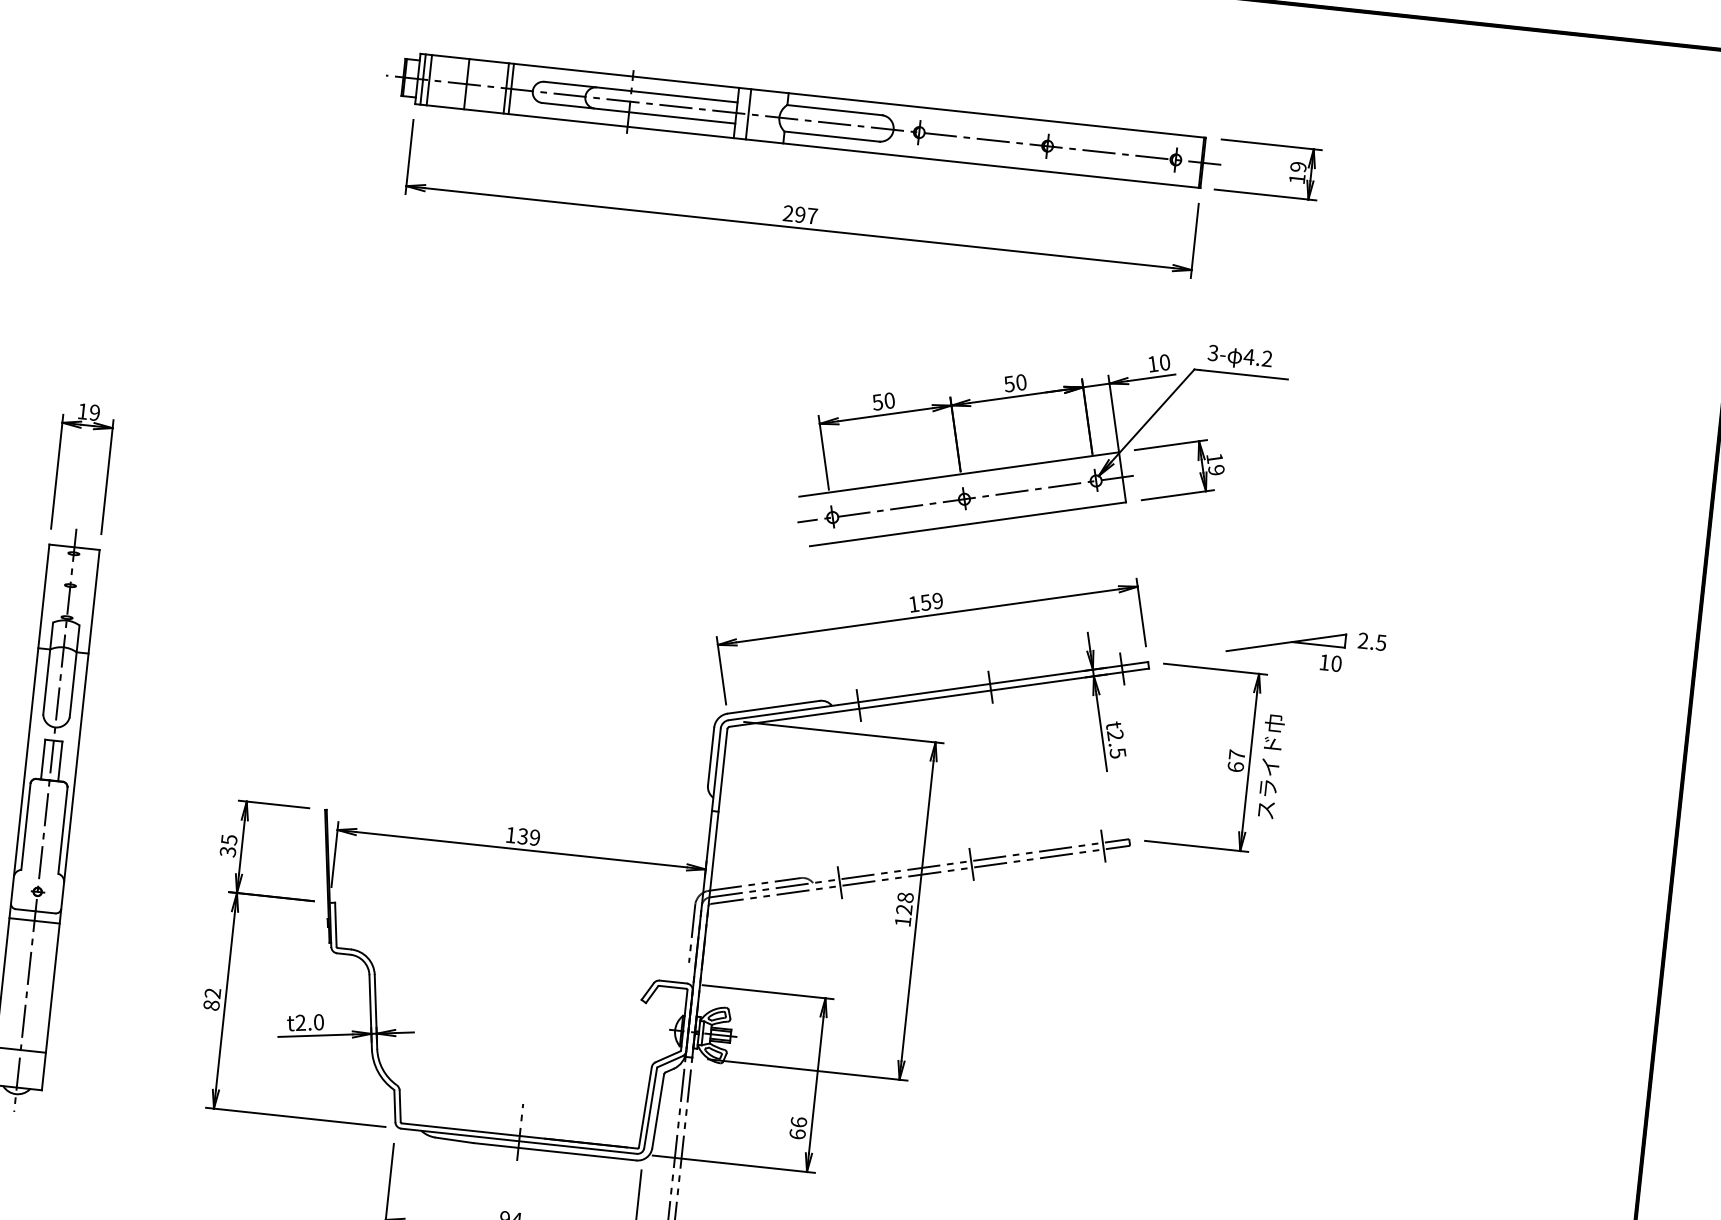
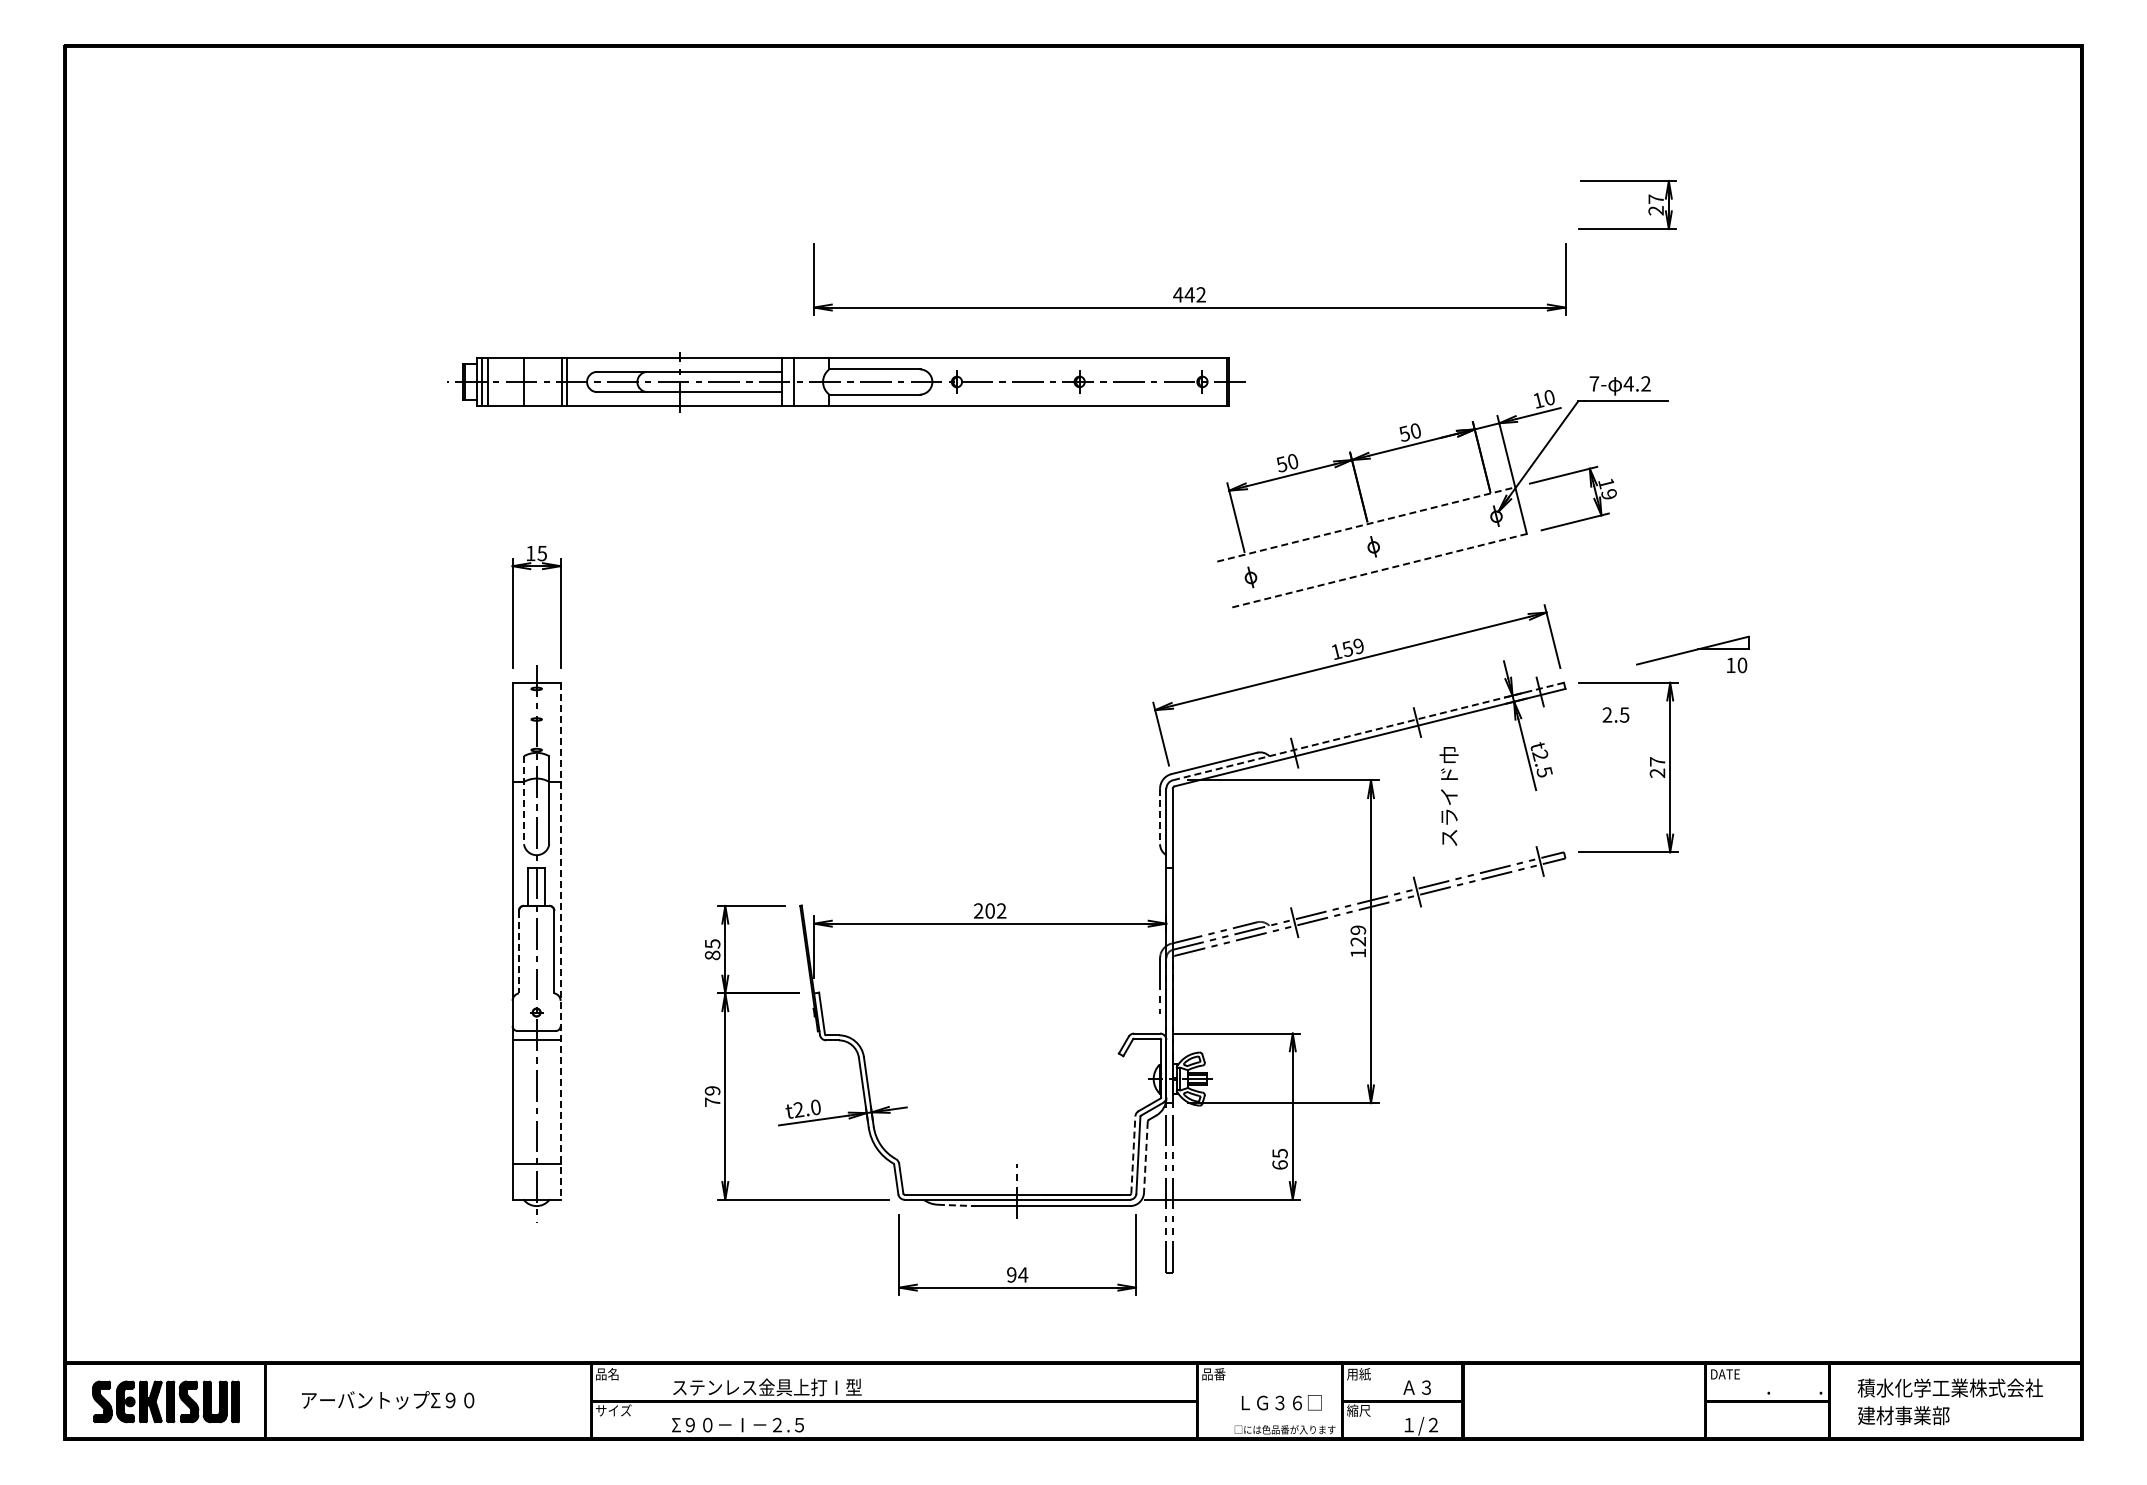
part: (803, 120) -> (846, 382), moved
text: (1297, 172) -> (1655, 204), 19 -> 27
text: (800, 214) -> (1189, 294), 297 -> 442
text: (1213, 352) -> (1594, 383), 3- -> 7-
text: (94, 412) -> (541, 553), 19 -> 15
line: (959, 474) -> (1366, 524), solid -> dashed
line: (965, 499) -> (1374, 547), removed
line: (967, 524) -> (1379, 570), solid -> dashed
text: (1371, 641) -> (1615, 714), moved
line: (47, 668) -> (523, 800), solid -> dashed
line: (939, 691) -> (1369, 731), solid -> dashed
line: (711, 756) -> (1160, 816), solid -> dashed
text: (1269, 766) -> (1448, 796), moved
text: (1235, 767) -> (1657, 773), 67 -> 27
line: (70, 820) -> (560, 941), solid -> dashed
line: (25, 827) -> (518, 952), solid -> dashed
text: (523, 835) -> (990, 910), 139 -> 202
text: (227, 851) -> (712, 955), 35 -> 85
text: (905, 896) -> (1358, 929), 128 -> 129
text: (212, 999) -> (712, 1096), 82 -> 79
line: (645, 1106) -> (1133, 1154), solid -> dashed
line: (657, 1111) -> (1145, 1157), solid -> dashed
text: (798, 1122) -> (1279, 1153), 66 -> 65
line: (454, 1140) -> (956, 1205), solid -> dashed

